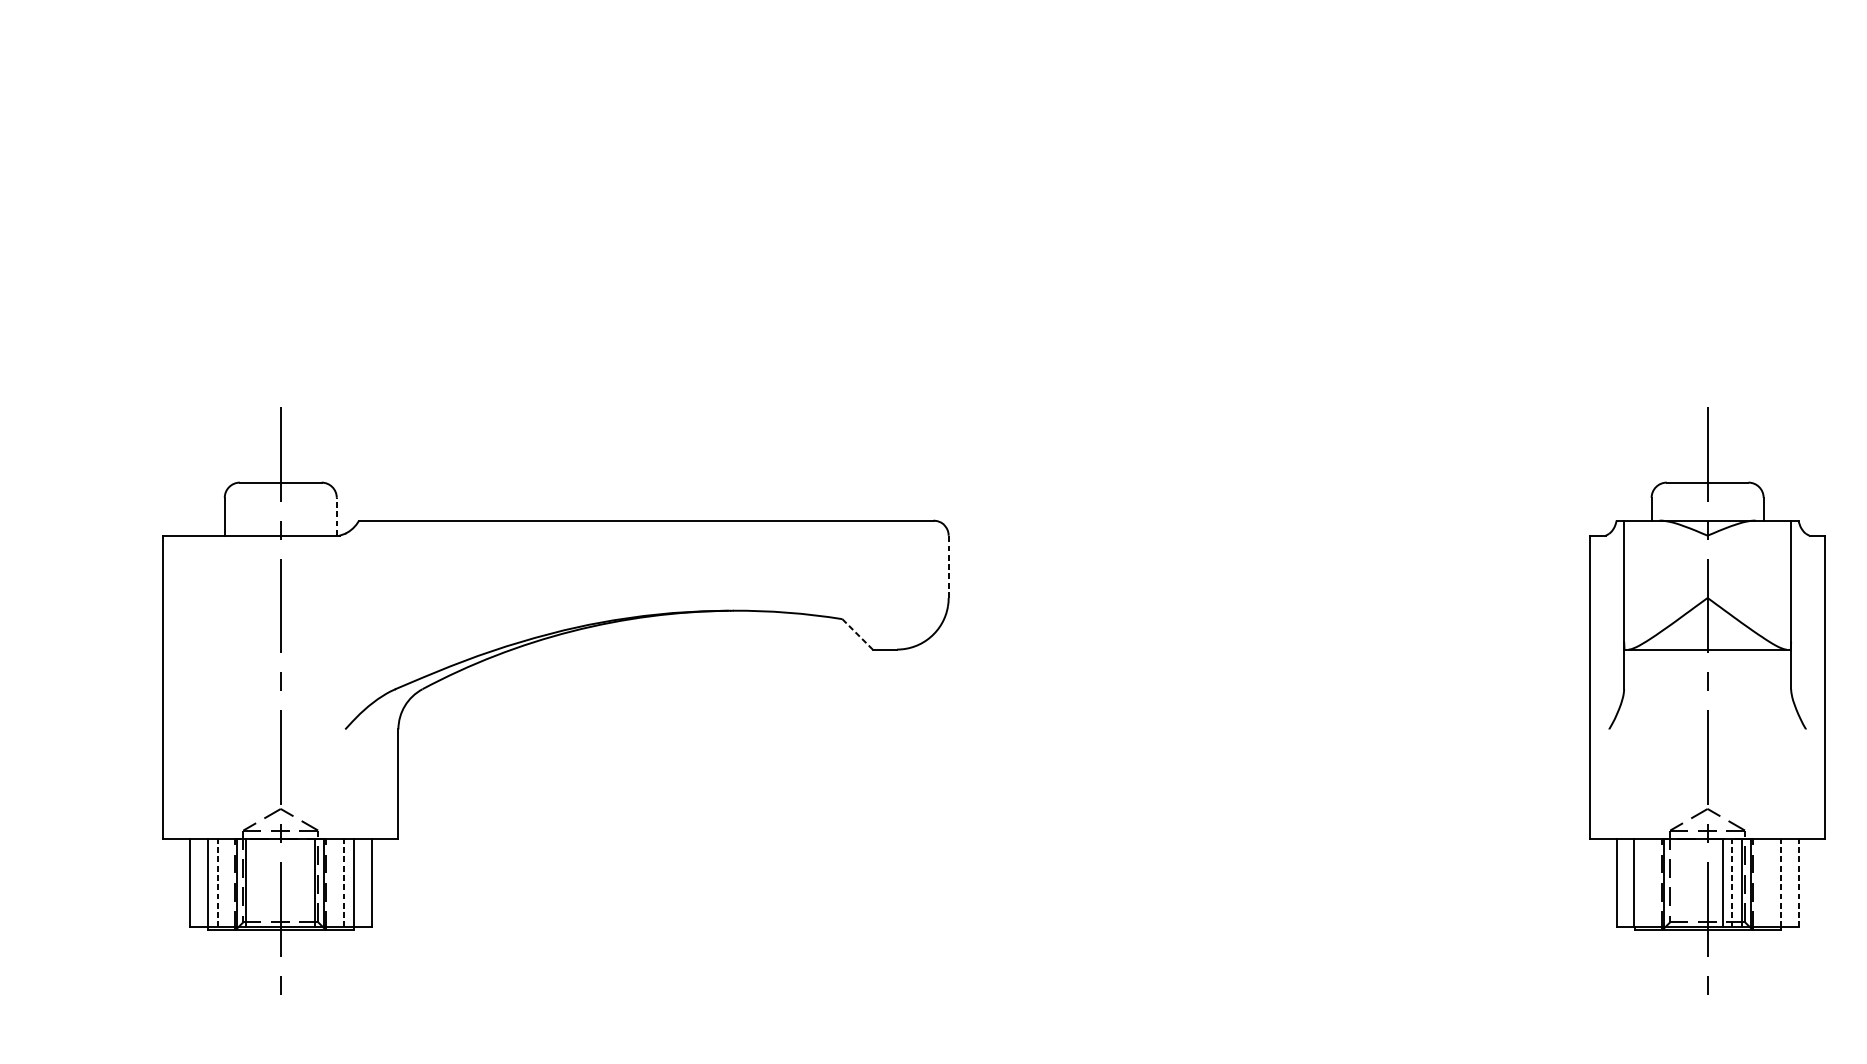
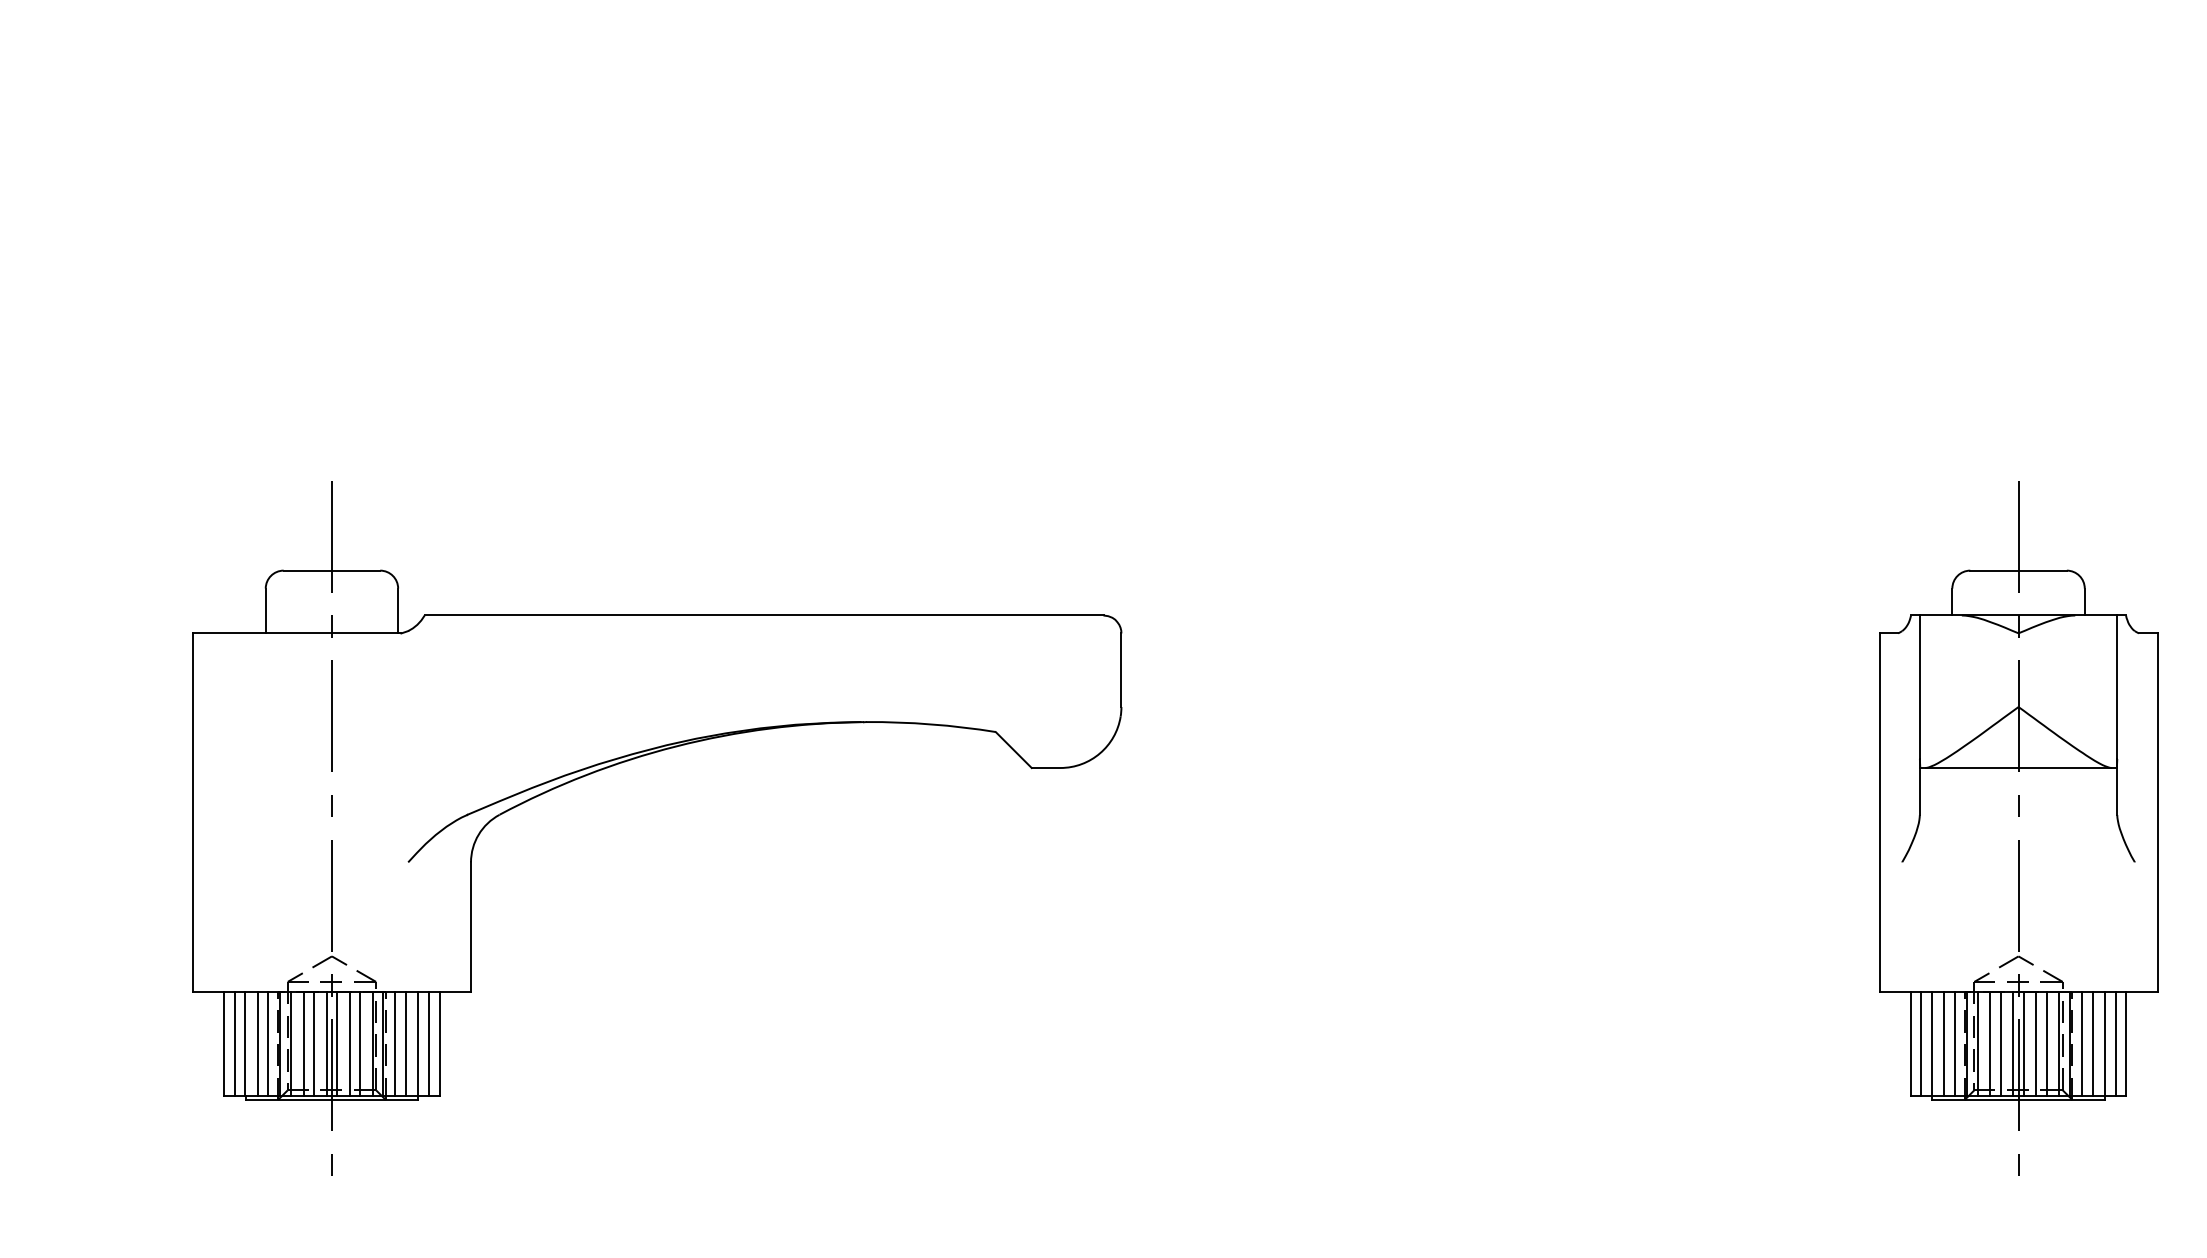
line: (337, 516) -> (398, 610), dashed -> solid
line: (948, 567) -> (1121, 670), dashed -> solid
line: (858, 634) -> (1014, 750), dashed -> solid
line: (217, 882) -> (257, 1043), dashed -> solid
line: (343, 882) -> (406, 1043), dashed -> solid
line: (1731, 882) -> (2046, 1043), dashed -> solid
line: (1781, 882) -> (2105, 1043), dashed -> solid
line: (1798, 882) -> (2126, 1043), dashed -> solid
line: (198, 883) -> (234, 1044), added
line: (227, 883) -> (268, 1044), added
line: (256, 883) -> (303, 1044), added
line: (266, 883) -> (314, 1044), added
line: (276, 883) -> (326, 1044), added
line: (285, 883) -> (337, 1044), added
line: (295, 883) -> (349, 1044), added
line: (304, 883) -> (360, 1044), added
line: (334, 883) -> (395, 1044), added
line: (363, 883) -> (429, 1044), added
line: (1625, 883) -> (1921, 1044), added
line: (1644, 883) -> (1944, 1044), added
line: (1654, 883) -> (1955, 1044), added
line: (1673, 883) -> (1978, 1044), added
line: (1683, 883) -> (1990, 1044), added
line: (1692, 883) -> (2000, 1044), added
line: (1703, 883) -> (2013, 1044), added
line: (1711, 883) -> (2023, 1044), added
line: (1761, 883) -> (2082, 1044), added
line: (1771, 883) -> (2093, 1044), added
line: (1789, 883) -> (2115, 1044), added

